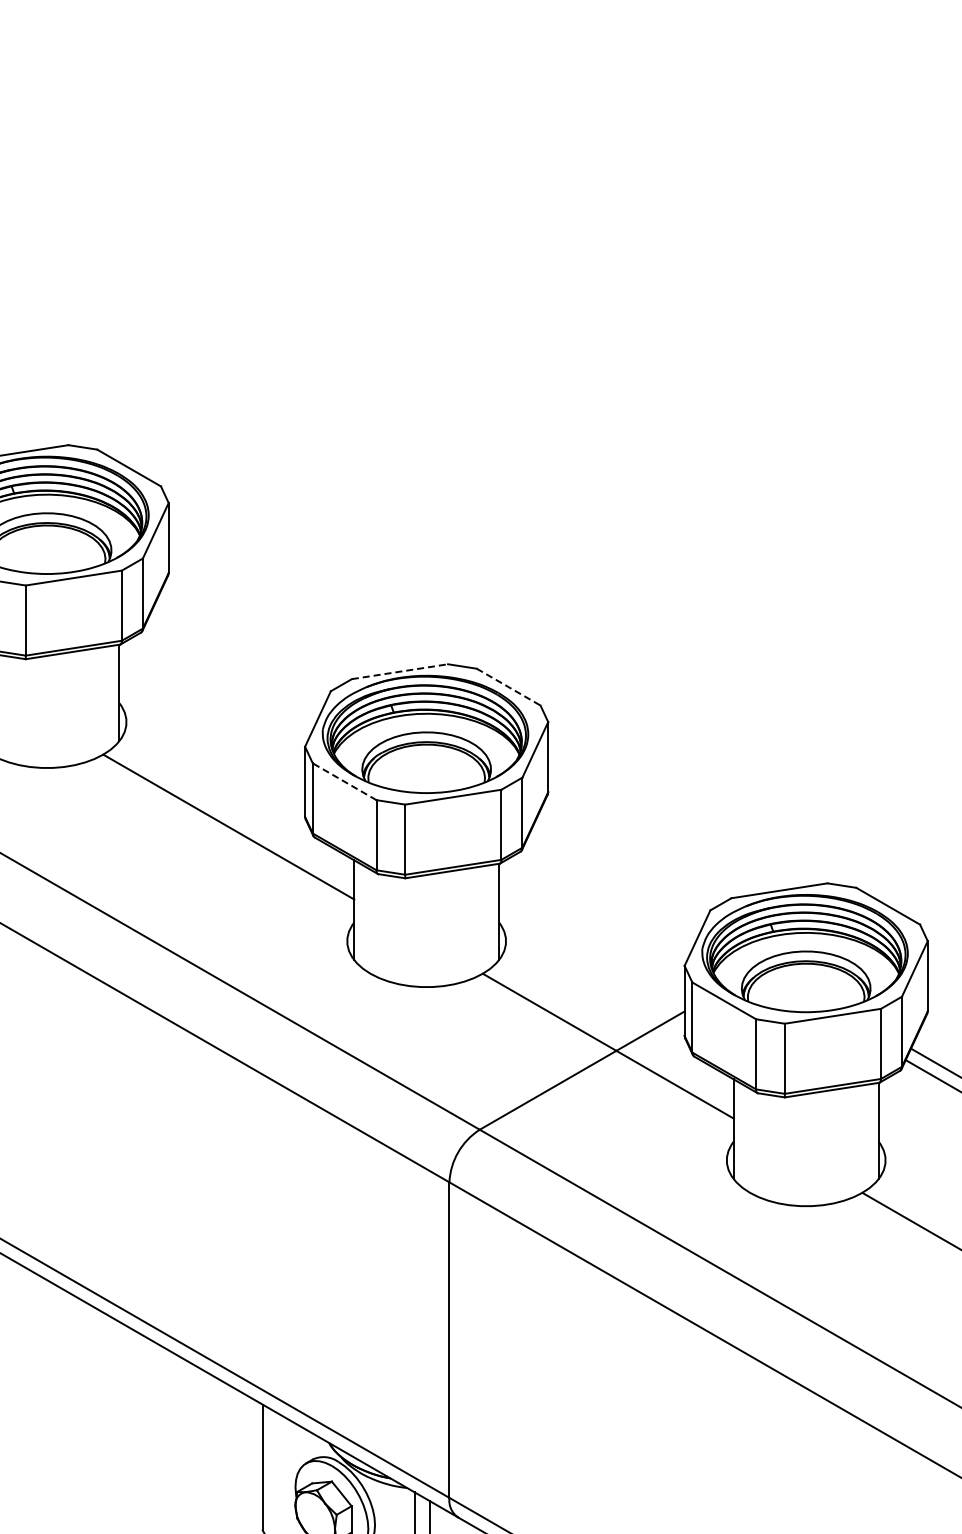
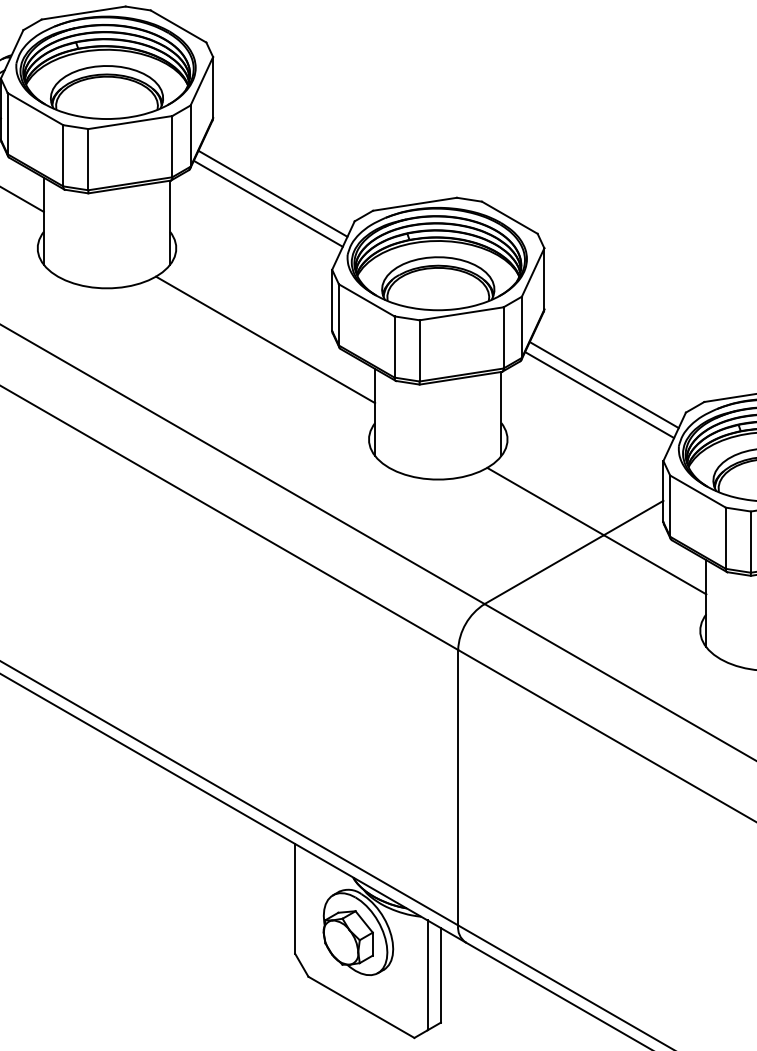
line: (236, 659) -> (272, 193), added
line: (231, 670) -> (267, 203), added
line: (399, 671) -> (414, 204), dashed -> solid
line: (508, 687) -> (509, 218), dashed -> solid
line: (344, 781) -> (366, 300), dashed -> solid
line: (616, 878) -> (603, 384), added
line: (611, 890) -> (599, 395), added

